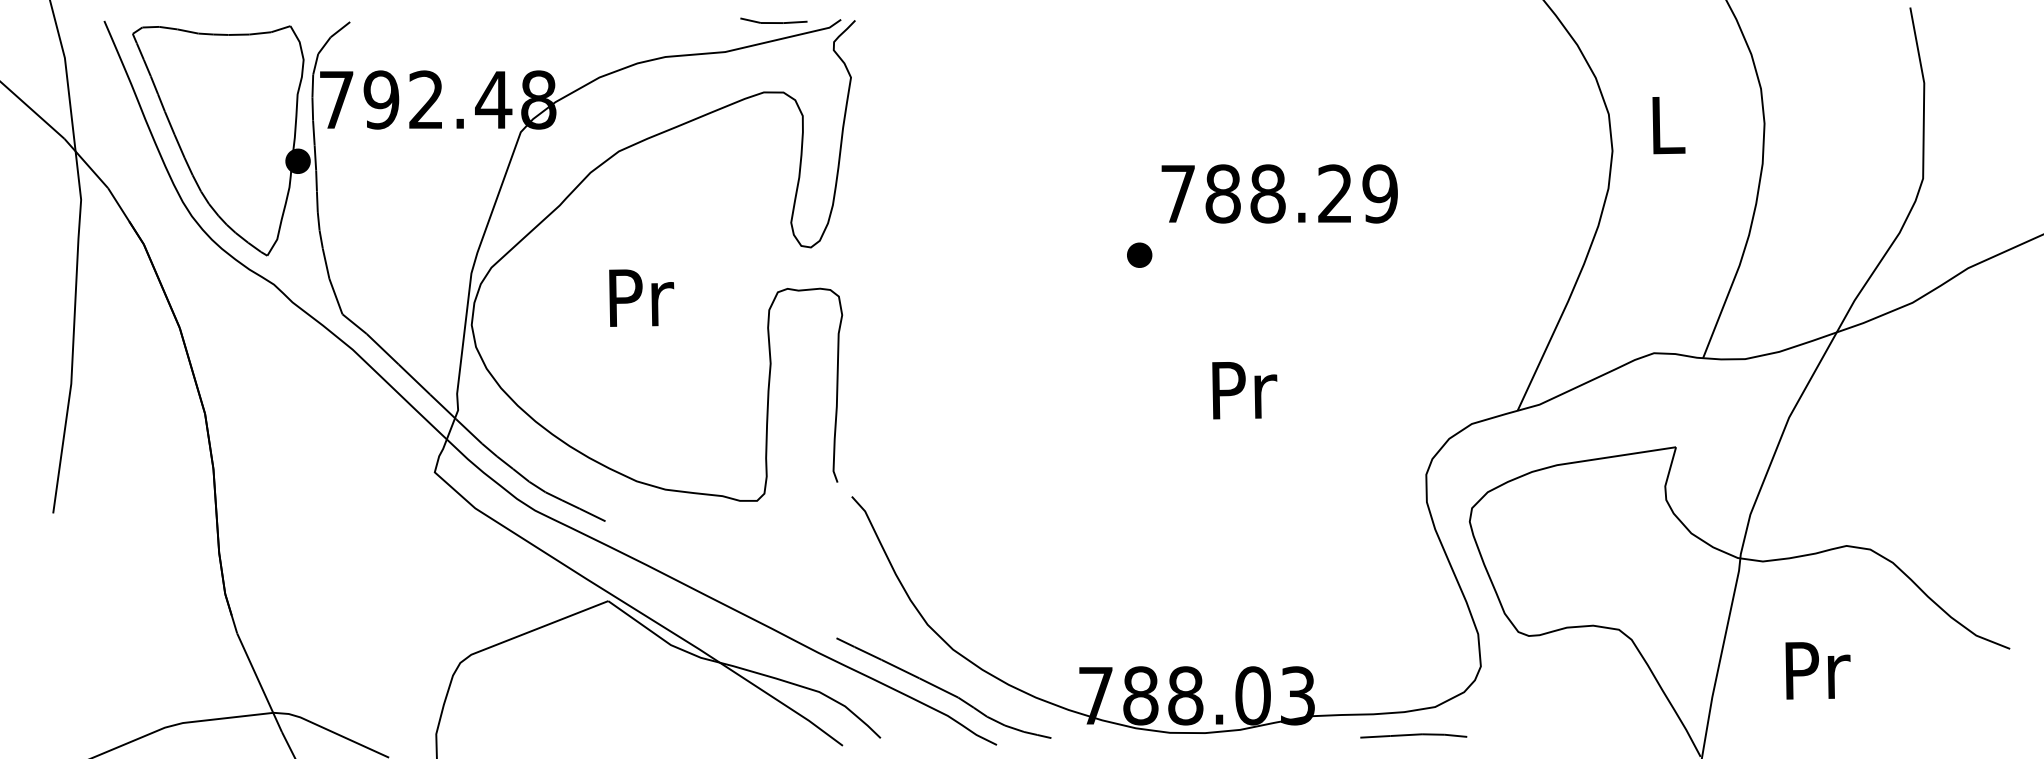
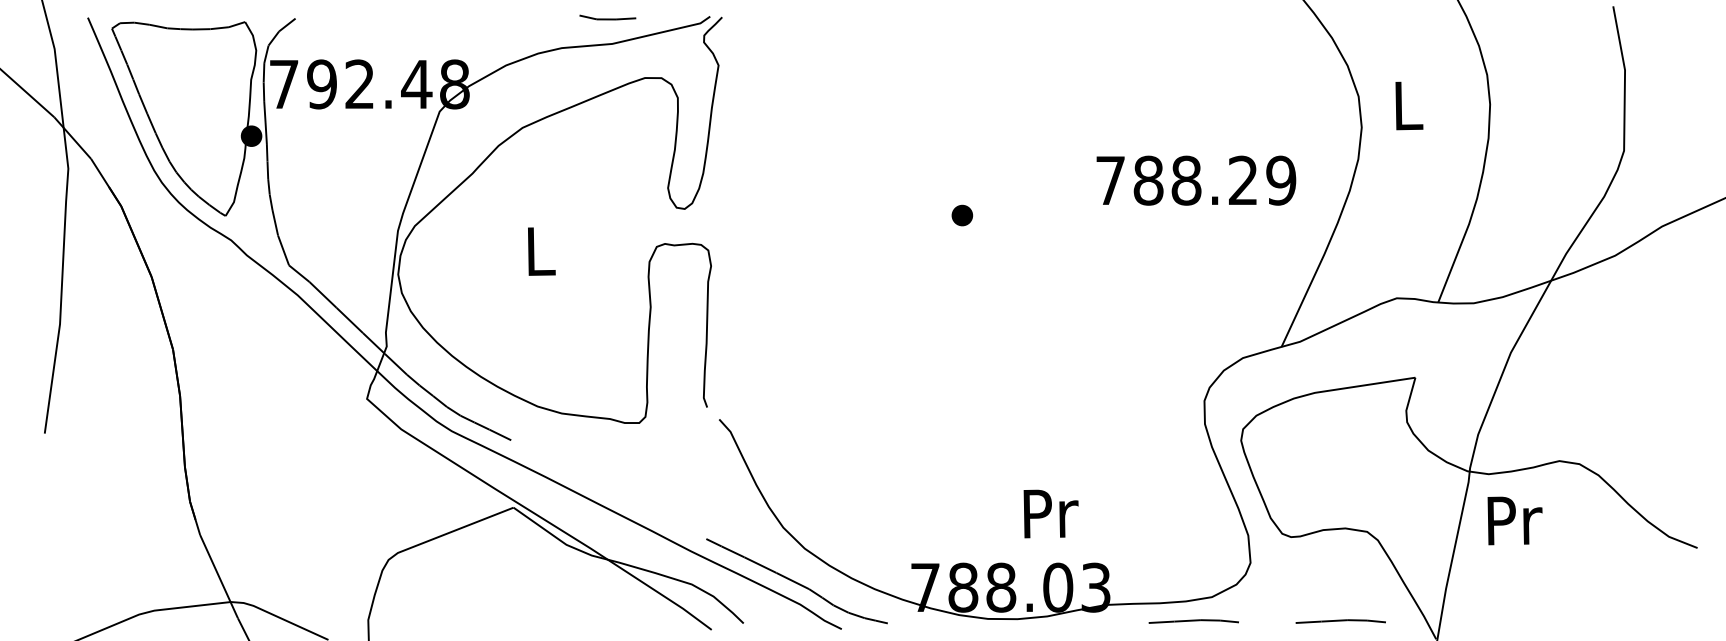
line: (773, 22) -> (607, 18), moved
text: (1279, 193) -> (1196, 180), moved
text: (641, 297) -> (541, 251), Pr -> L
text: (1244, 390) -> (1050, 513), moved
text: (1817, 670) -> (1514, 520), moved
line: (1587, 735) -> (1340, 621), added

